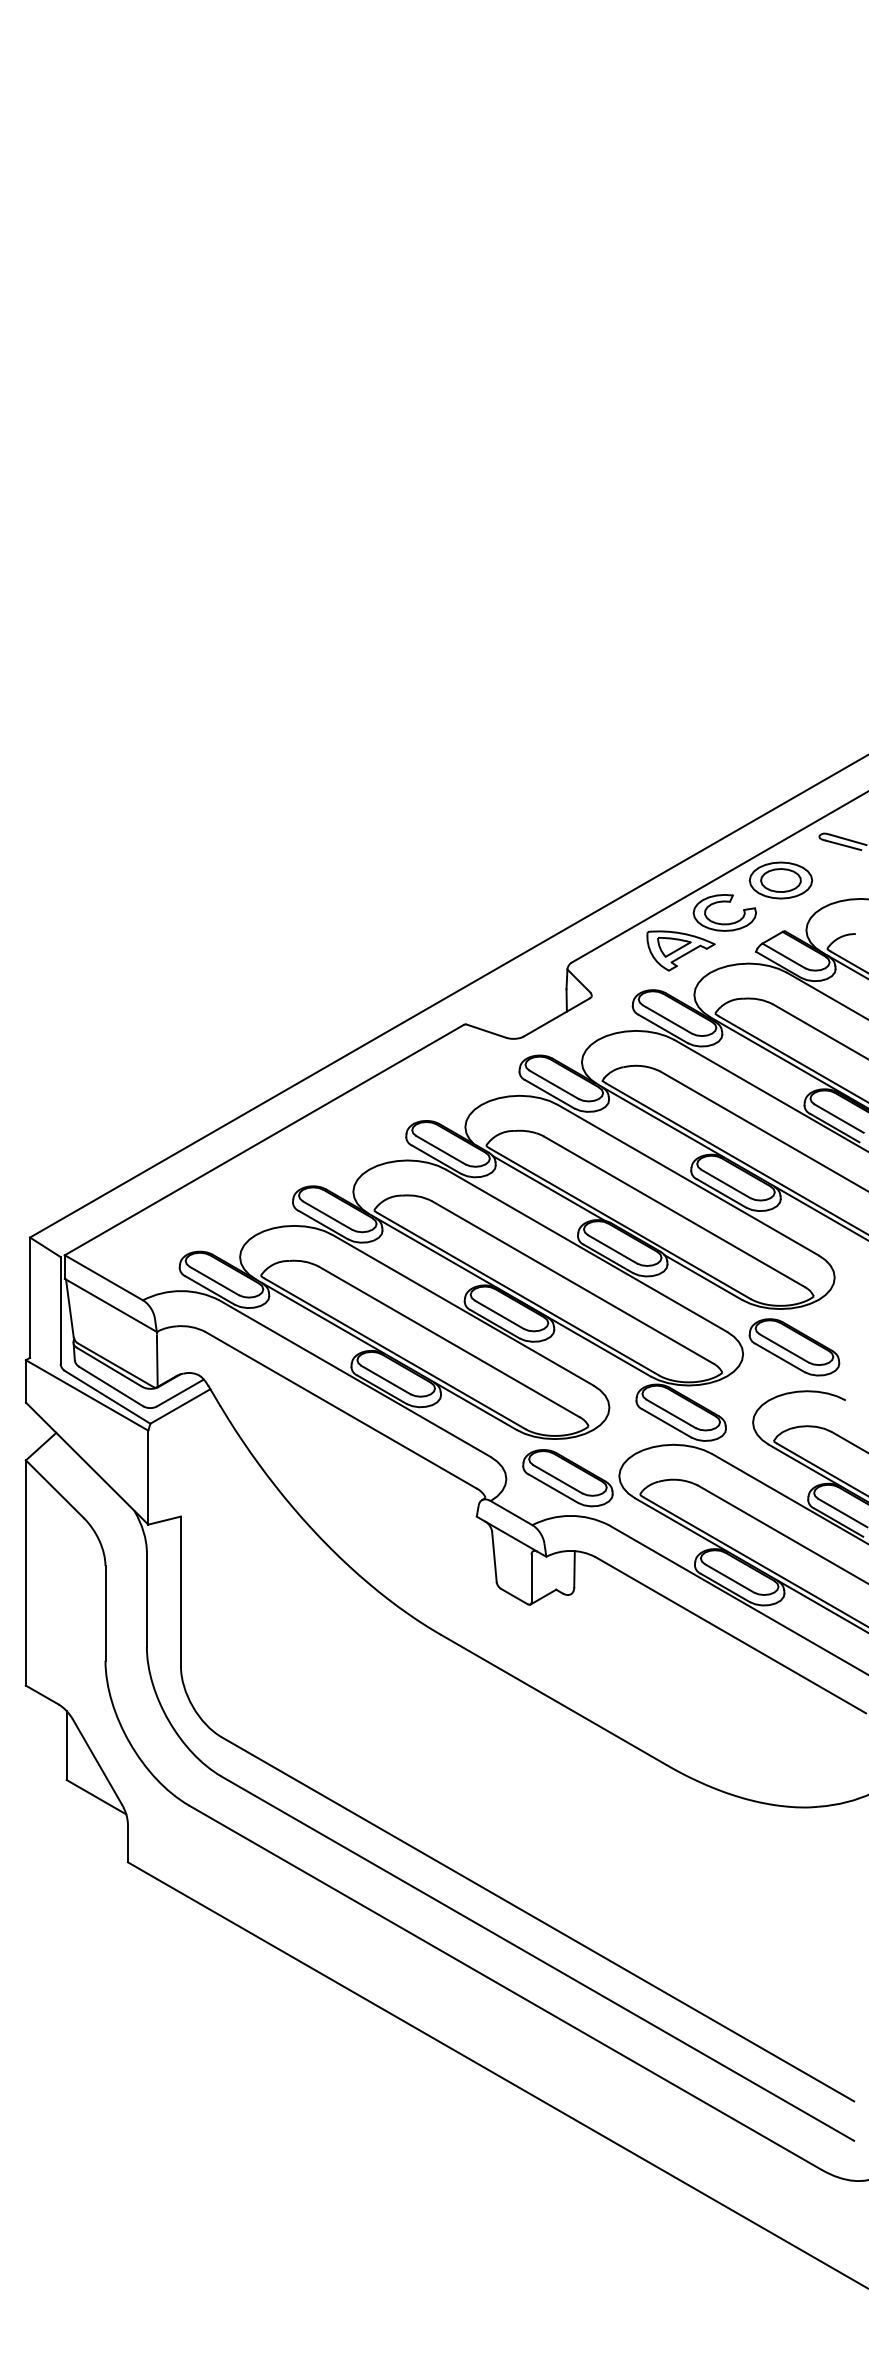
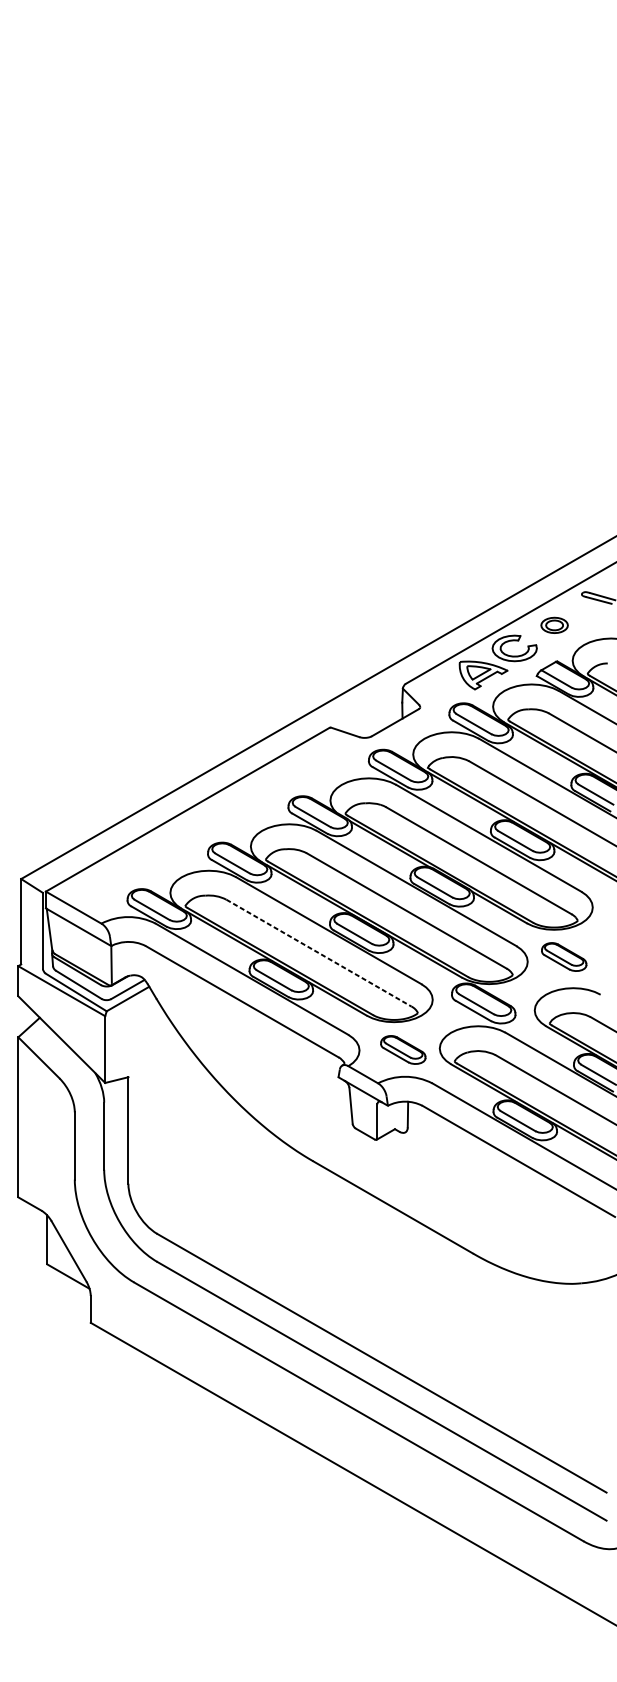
part: (780, 880) -> (554, 625), size x0.6
line: (449, 1342) -> (319, 953), solid -> dashed
part: (794, 1347) -> (564, 957), size x0.7
part: (567, 1478) -> (402, 1050), size x0.7

